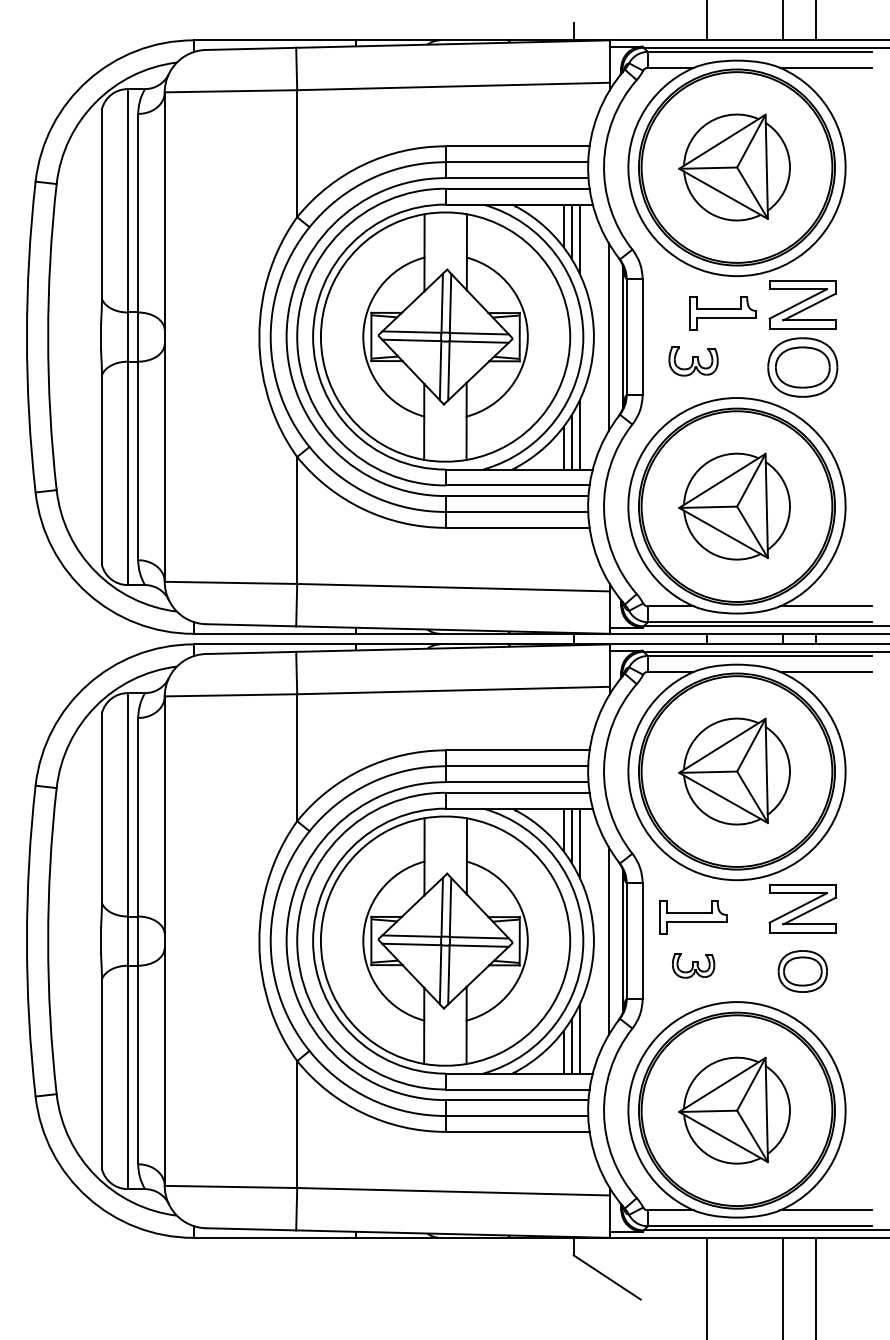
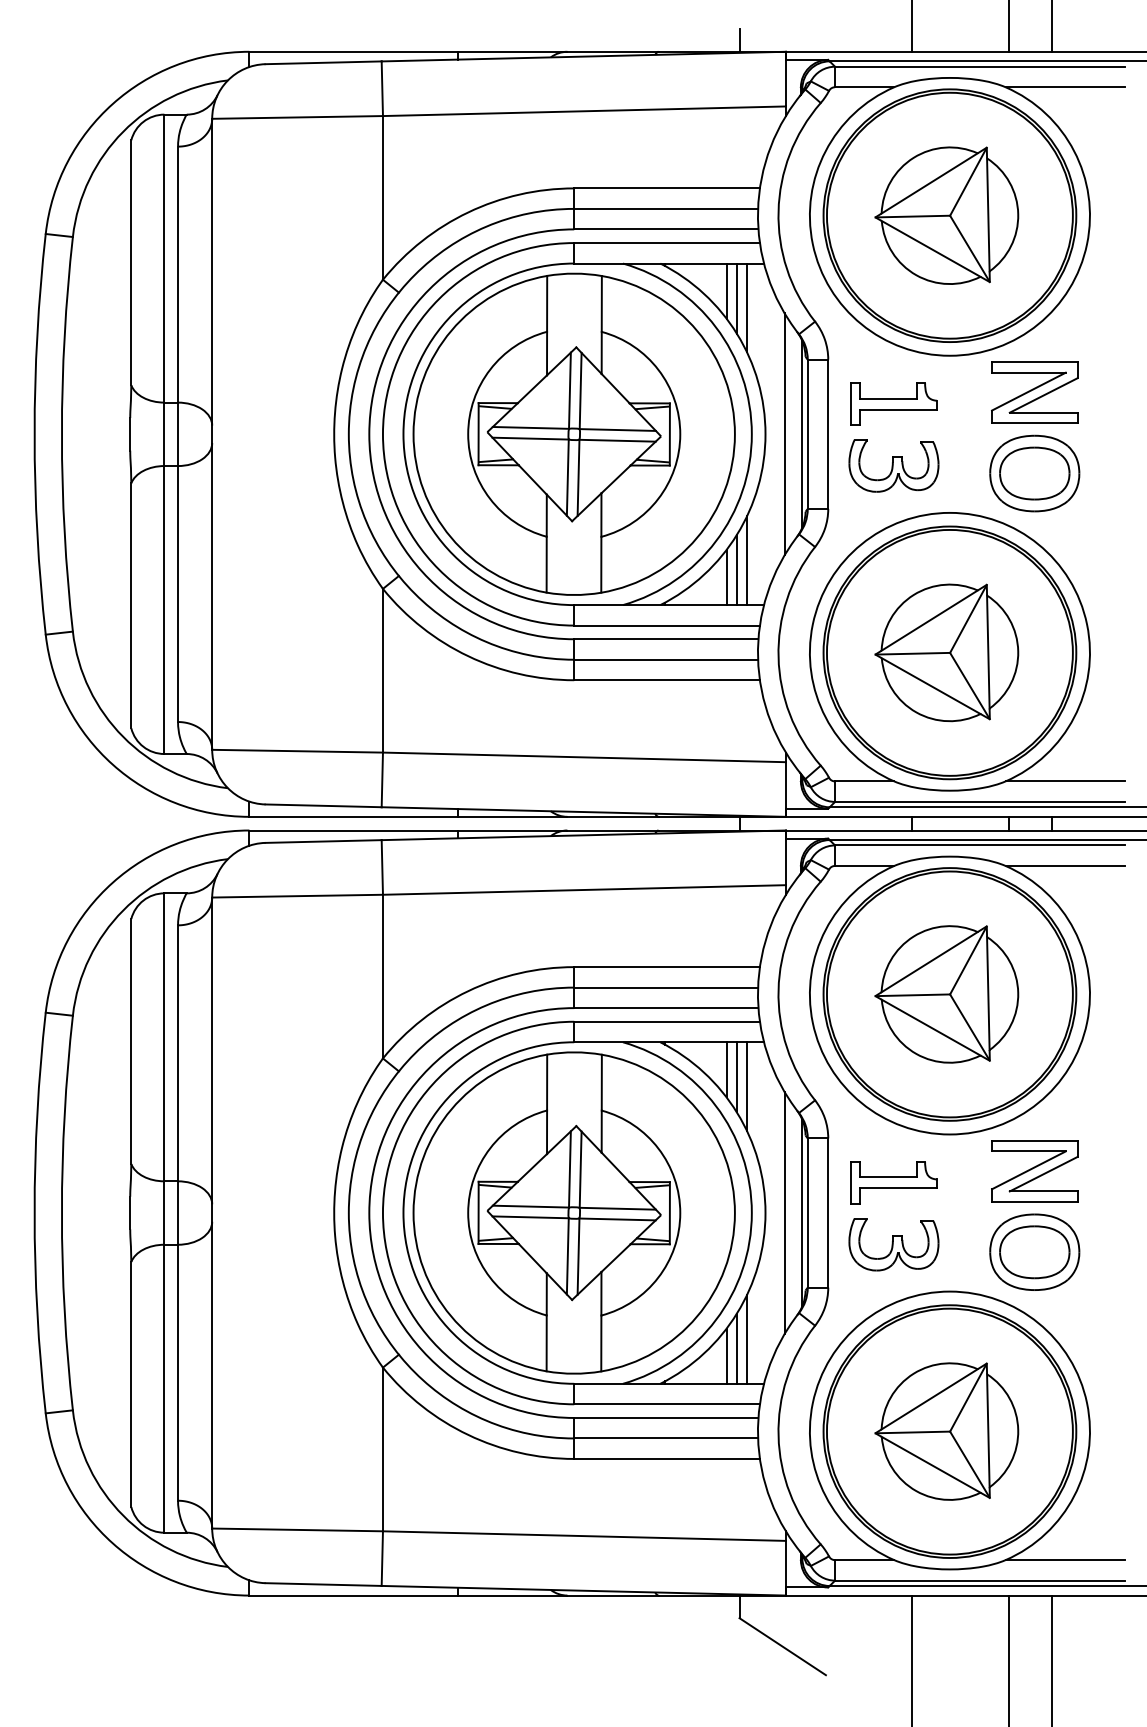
part: (722, 313) -> (893, 403), moved
part: (693, 361) -> (893, 465), size x1.43
part: (693, 965) -> (893, 1244), size x1.67
part: (802, 970) -> (1034, 1251), size x1.43

